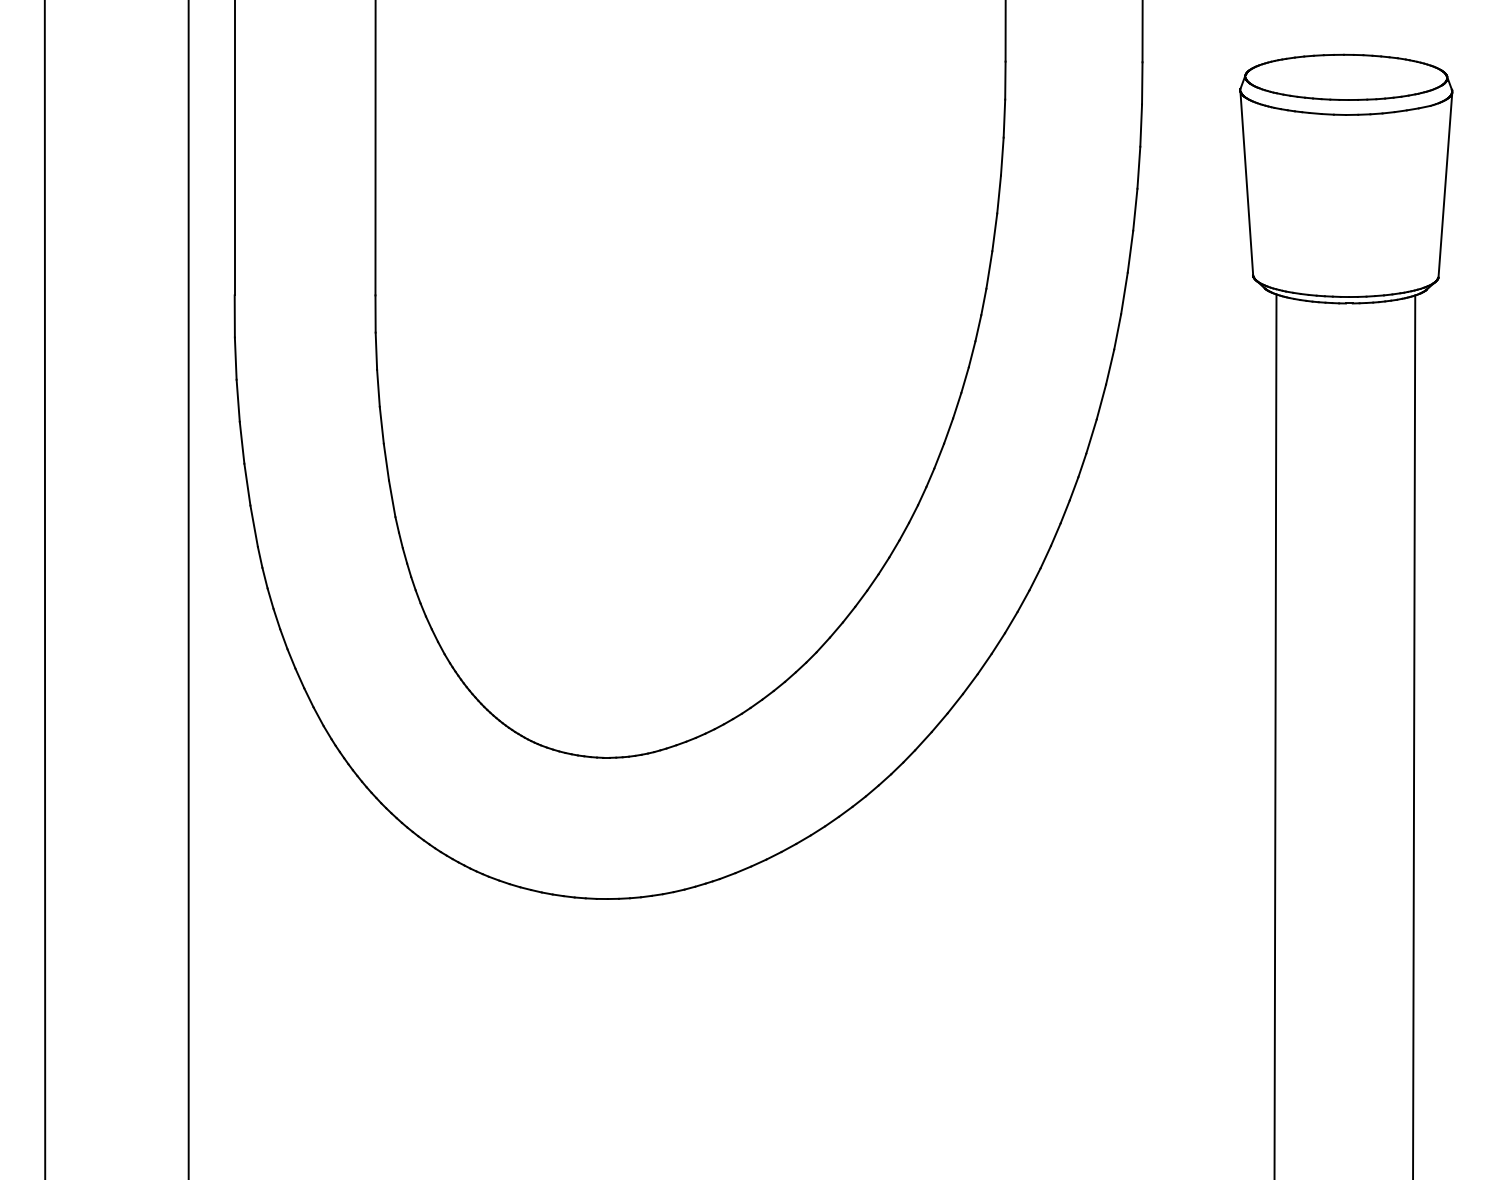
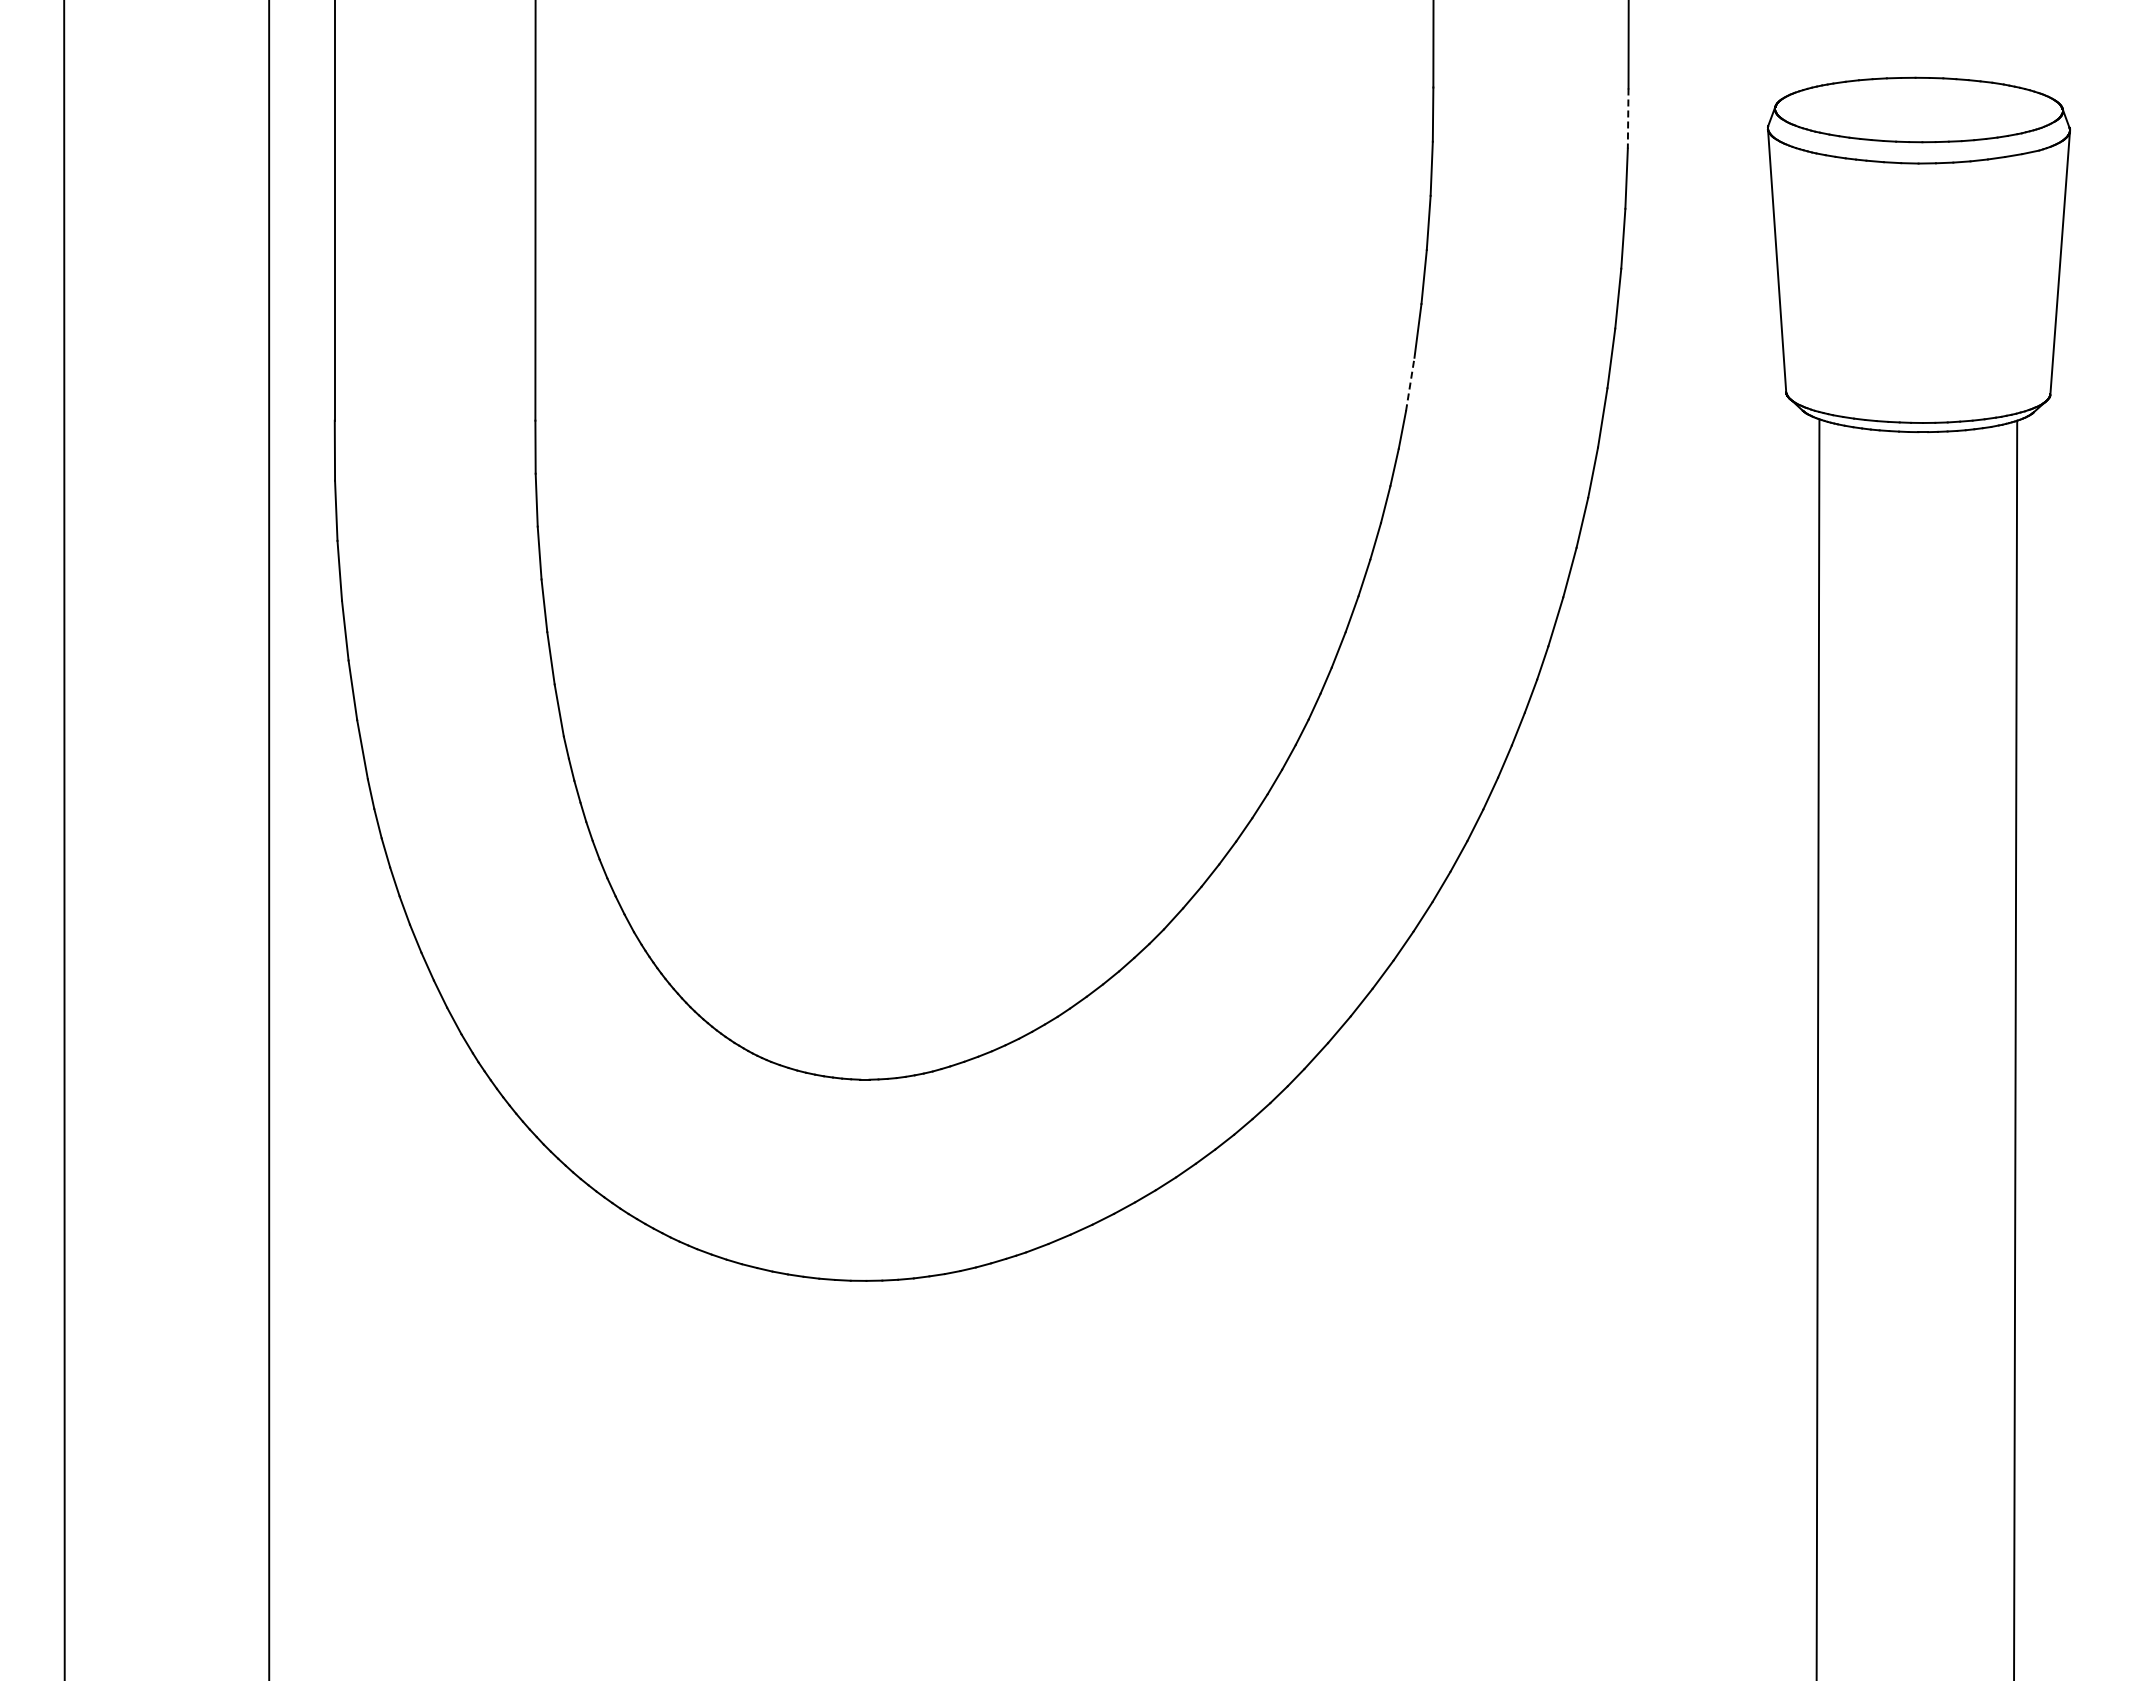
line: (1142, 84) -> (1628, 119), solid -> dashed
line: (989, 270) -> (1410, 384), solid -> dashed

